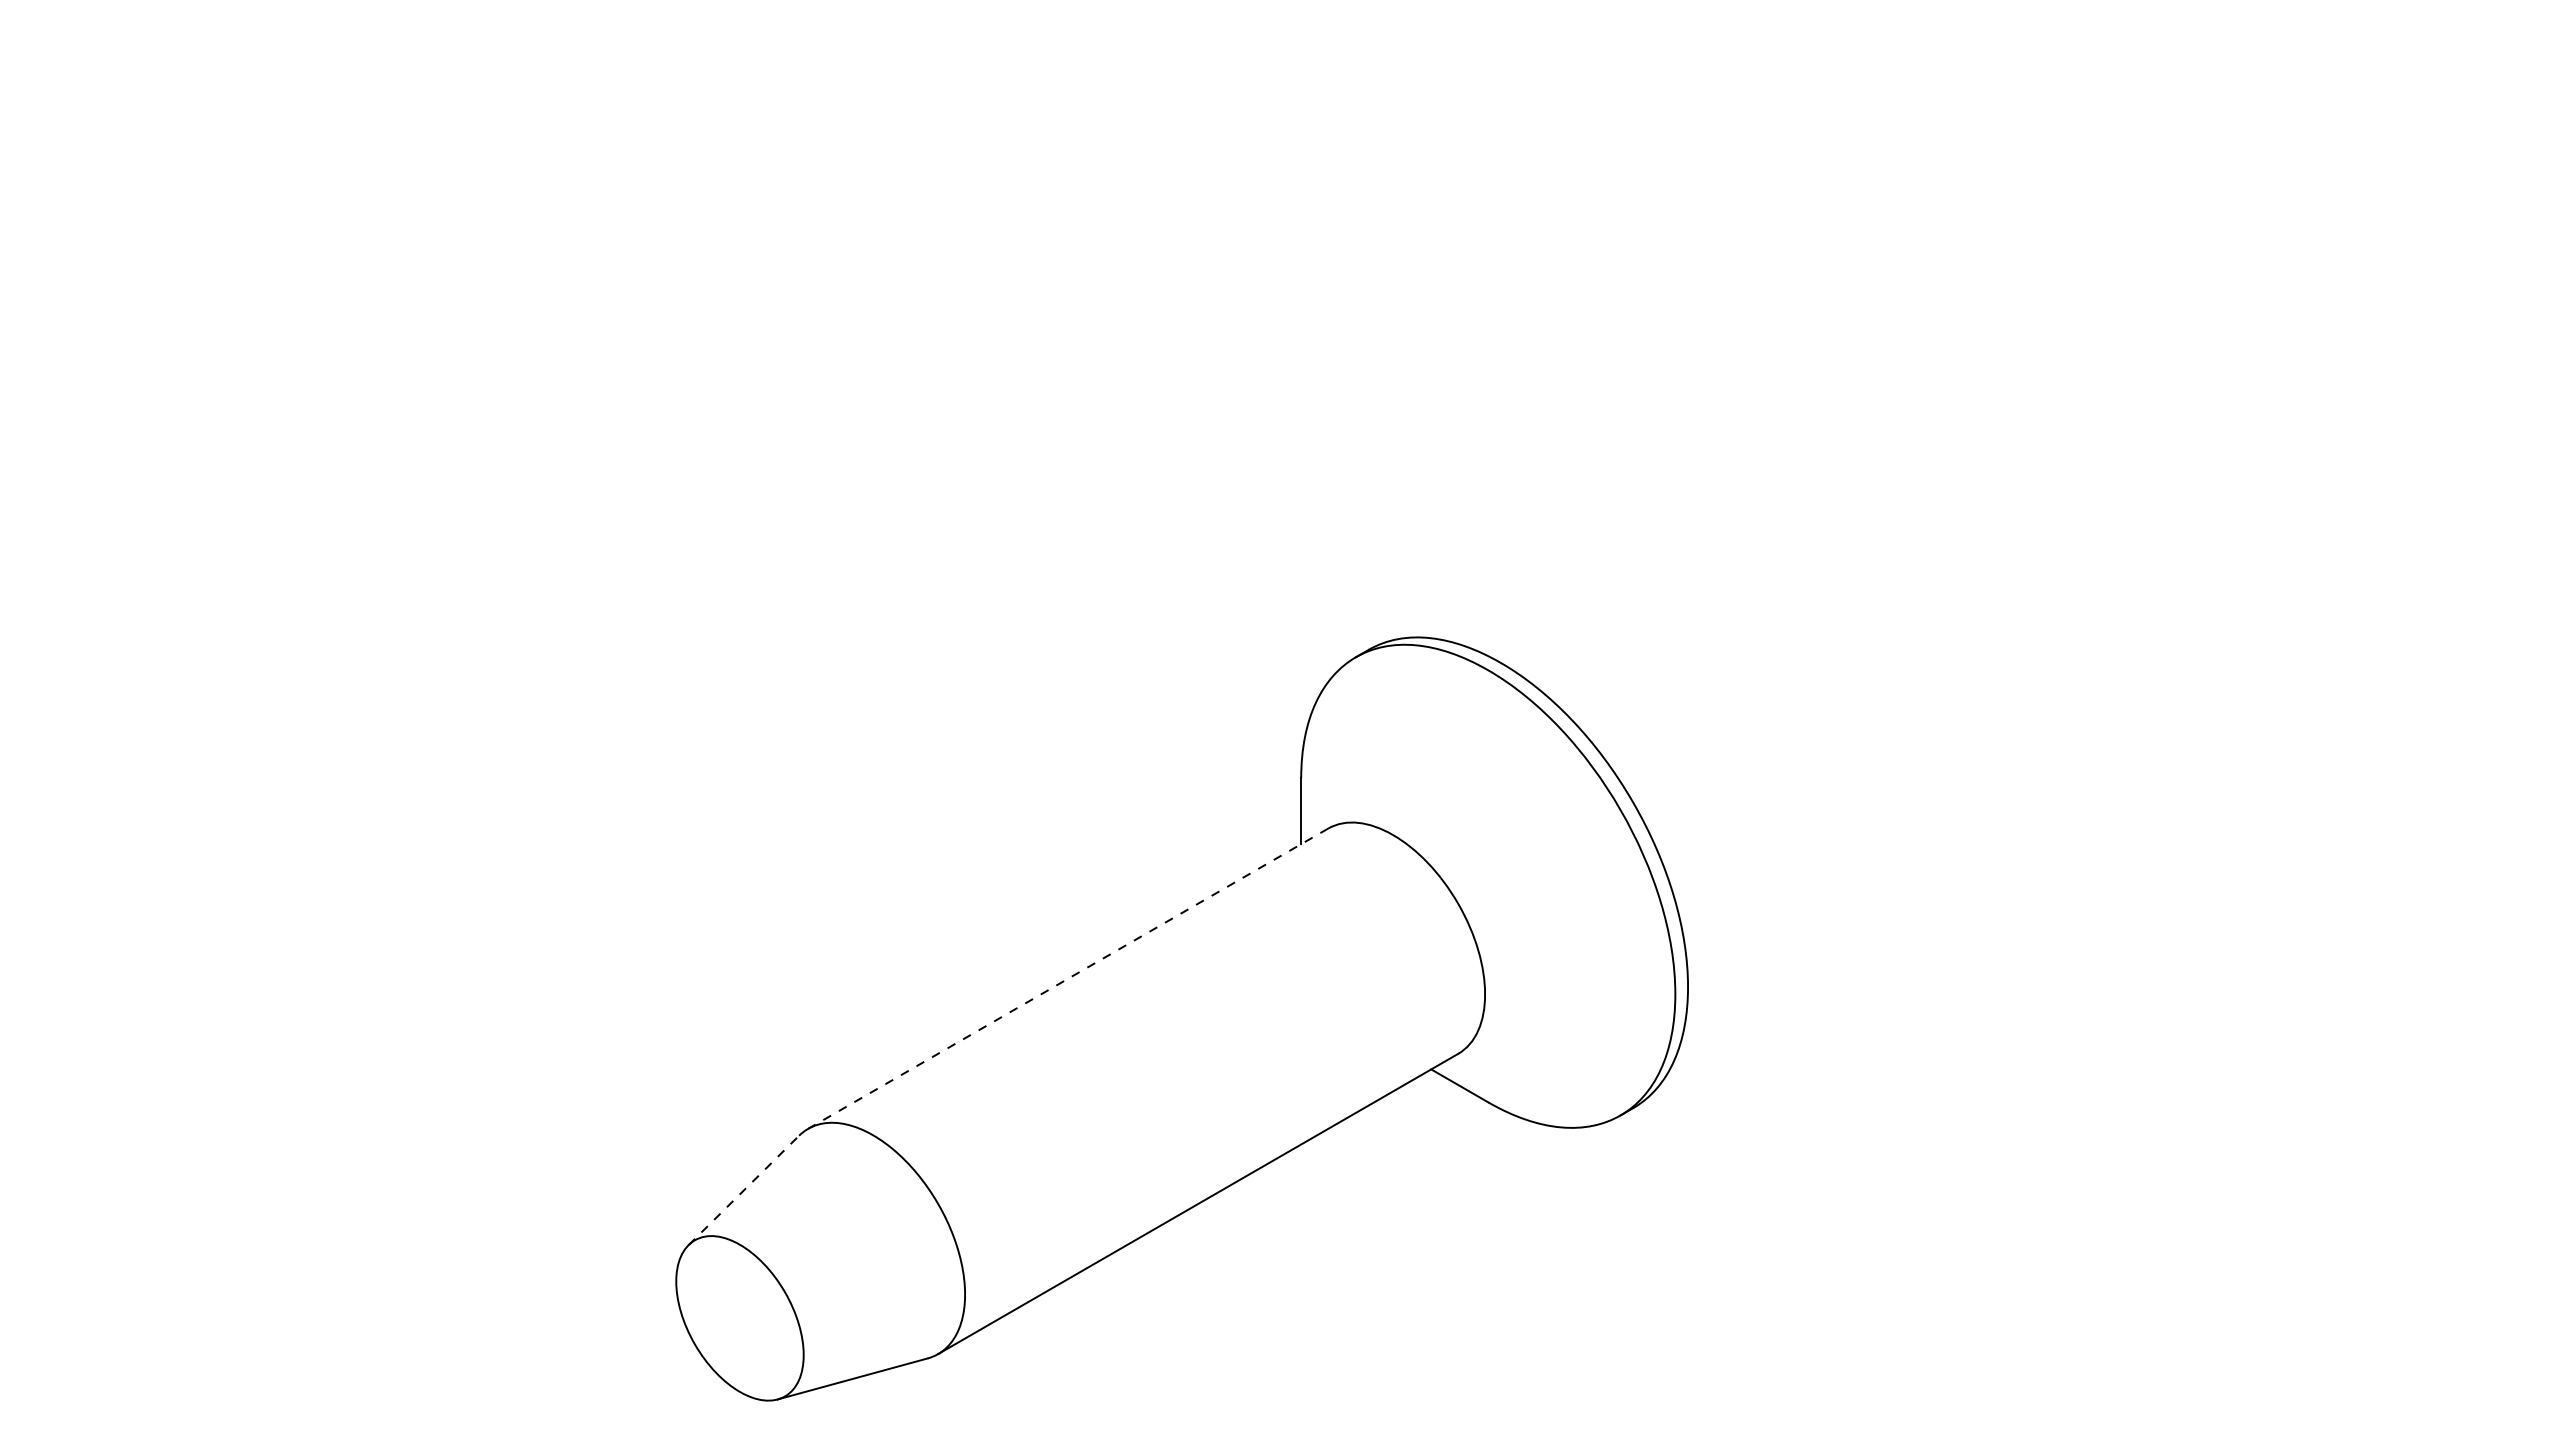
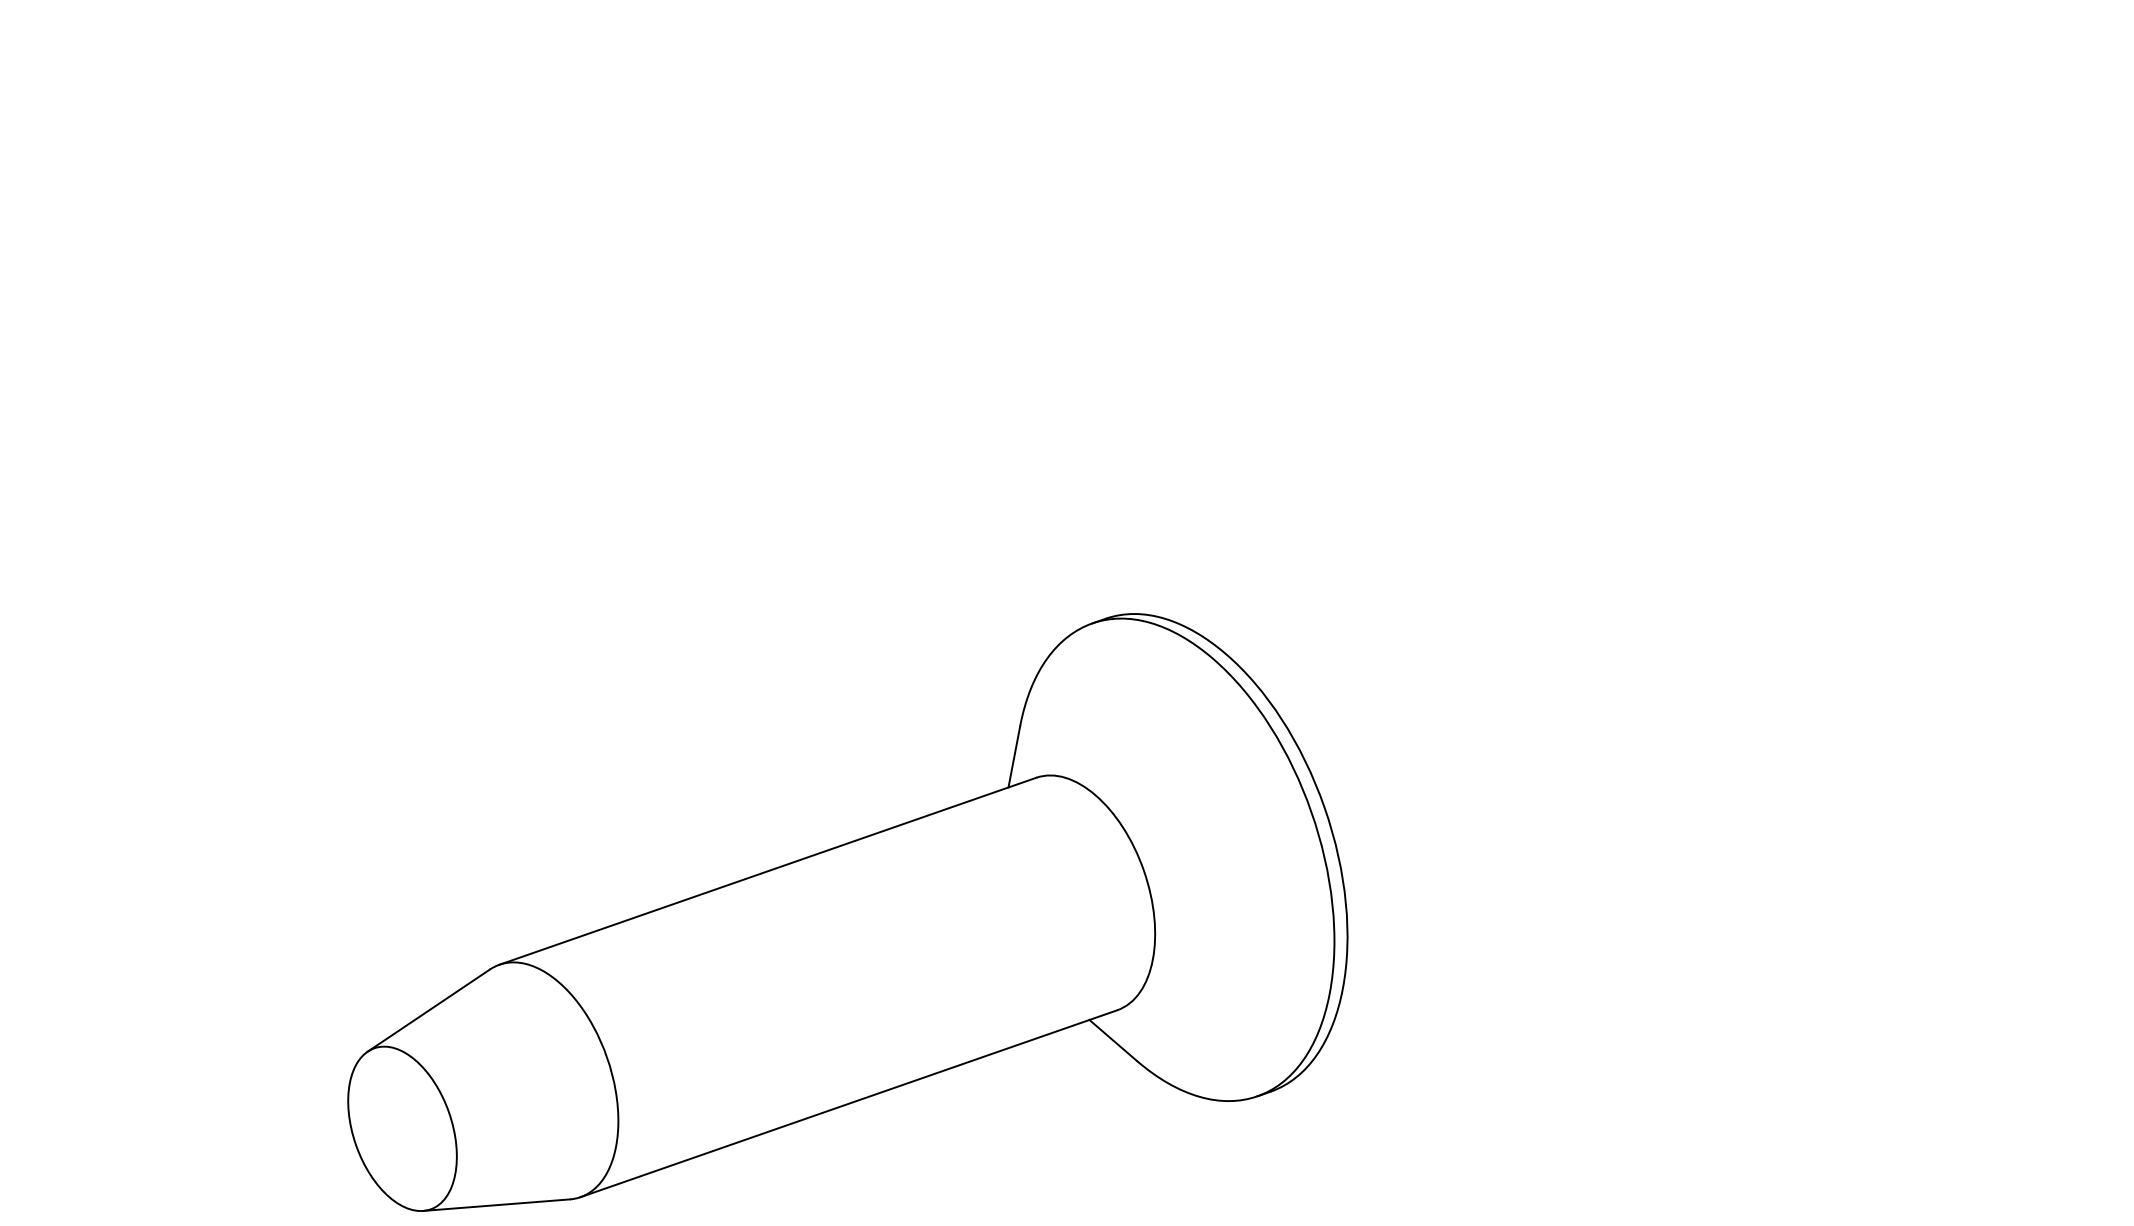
line: (1067, 979) -> (767, 871), dashed -> solid
line: (743, 1190) -> (428, 1010), dashed -> solid

